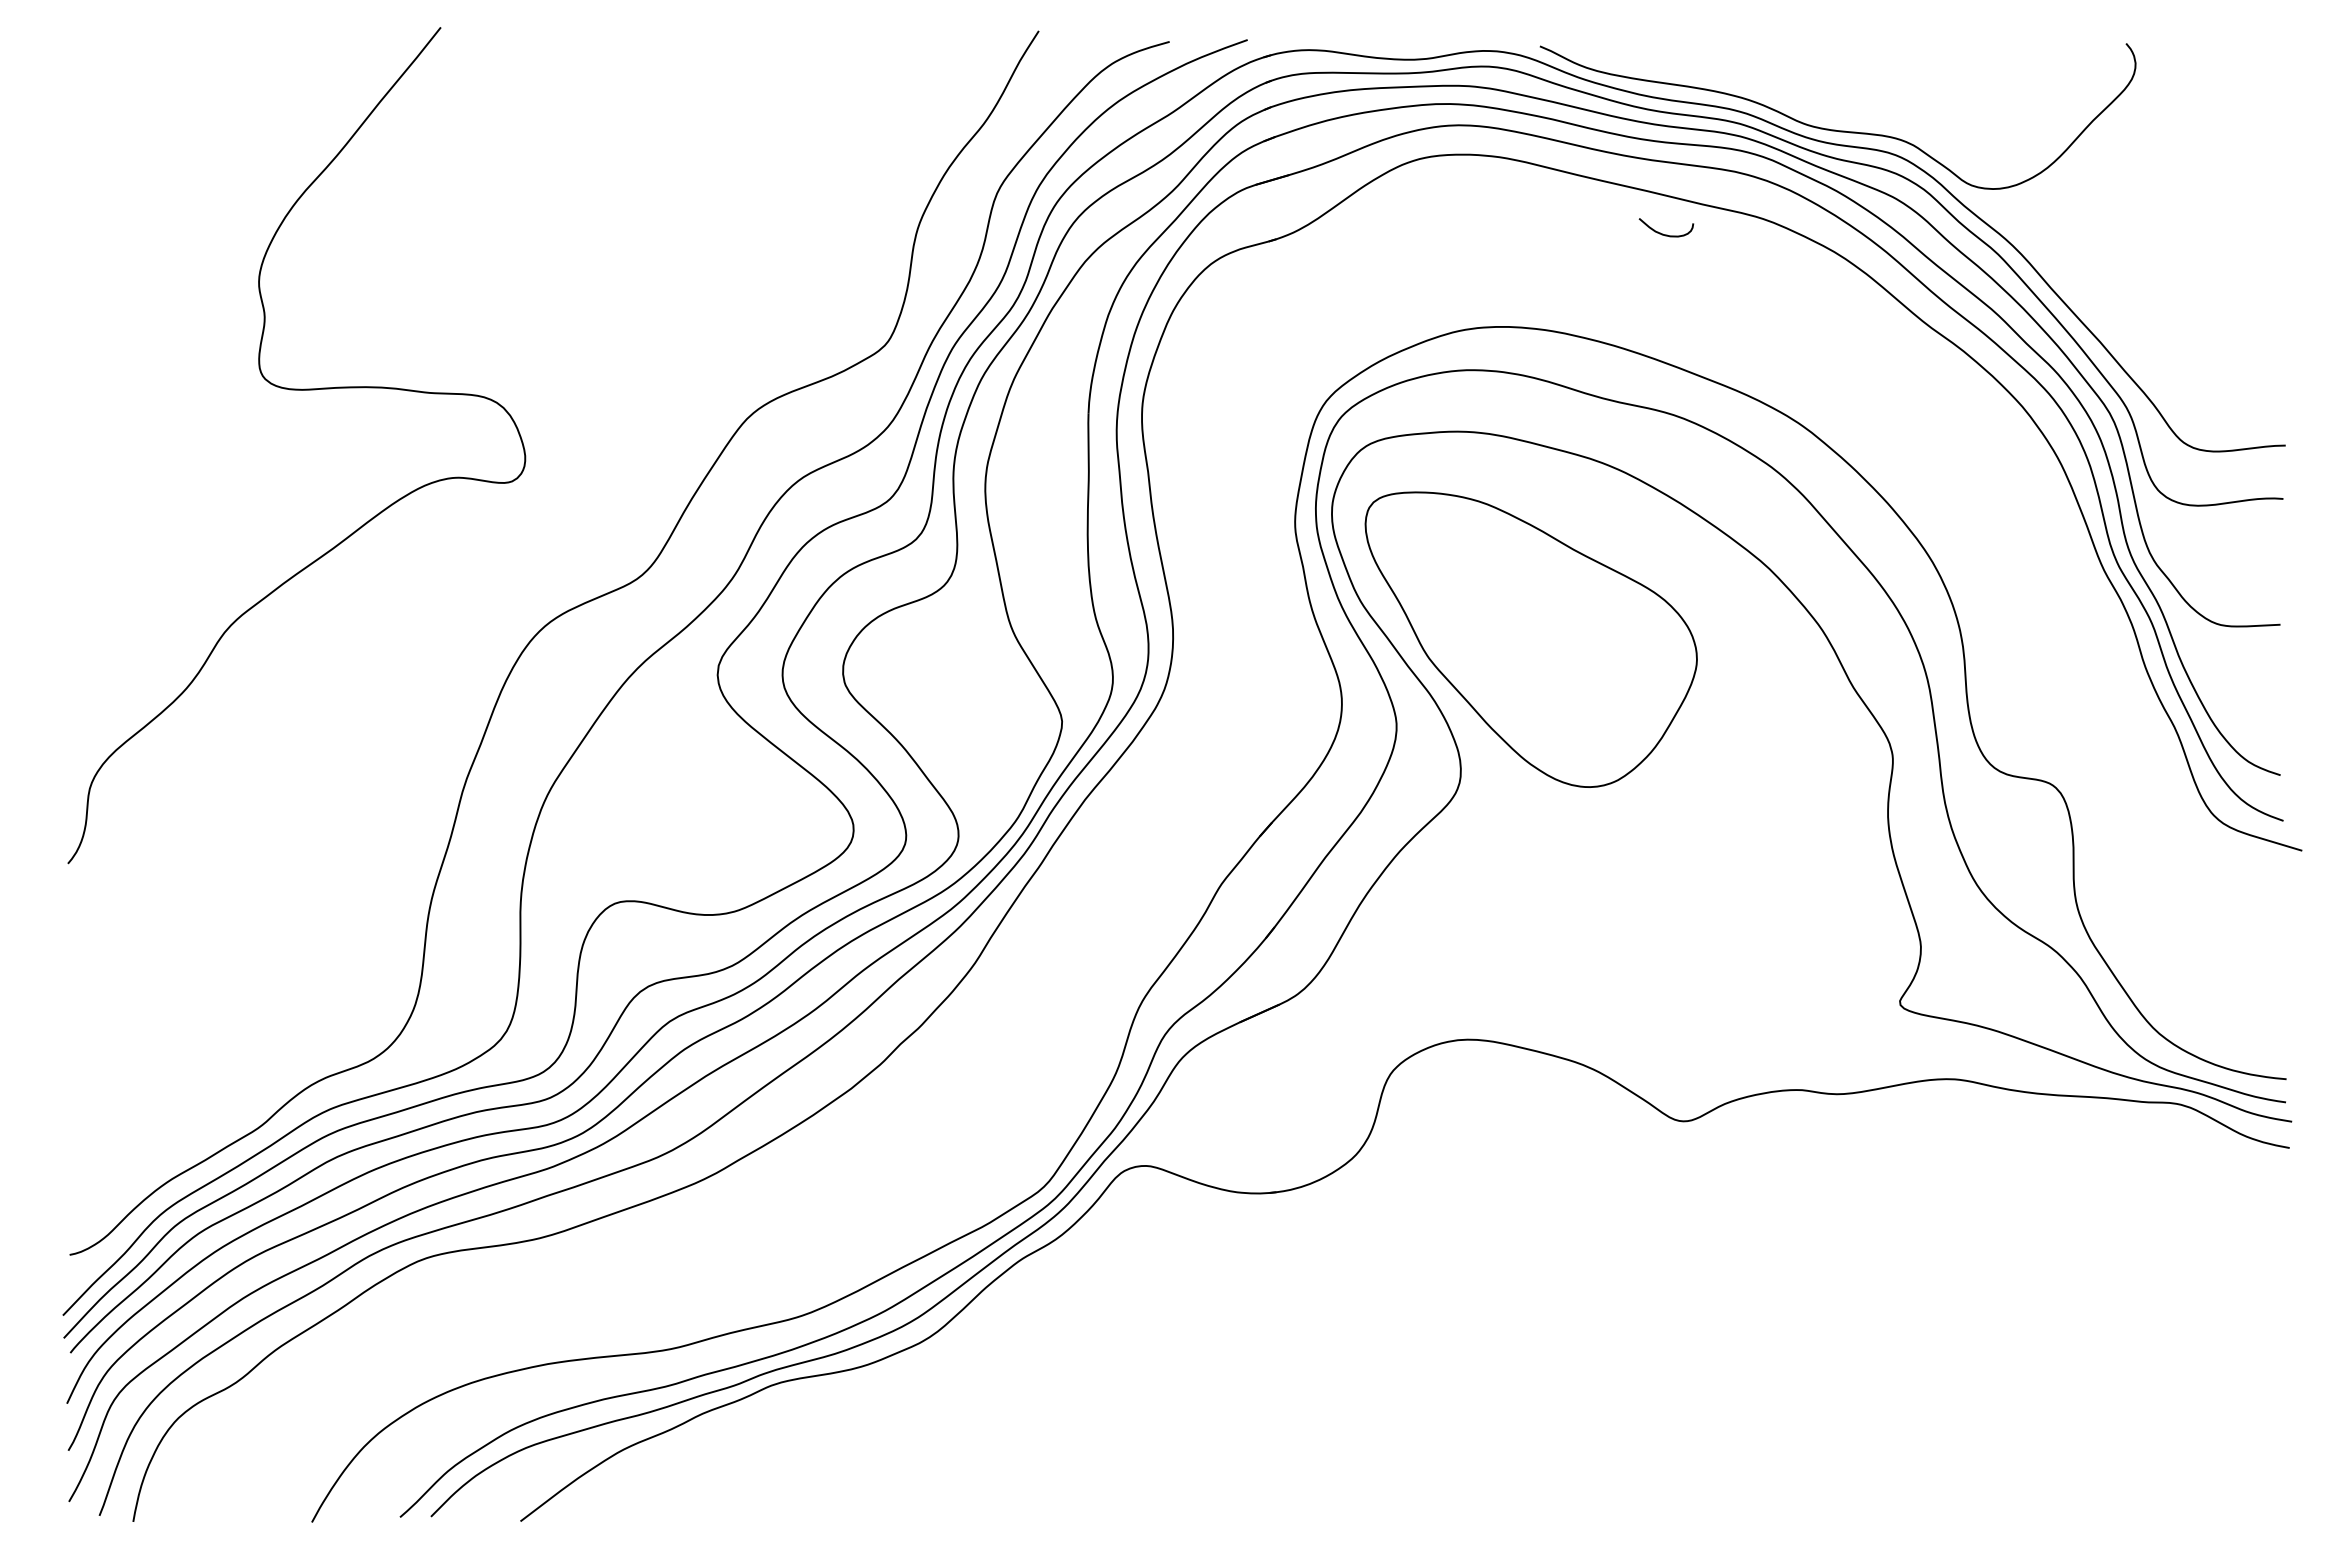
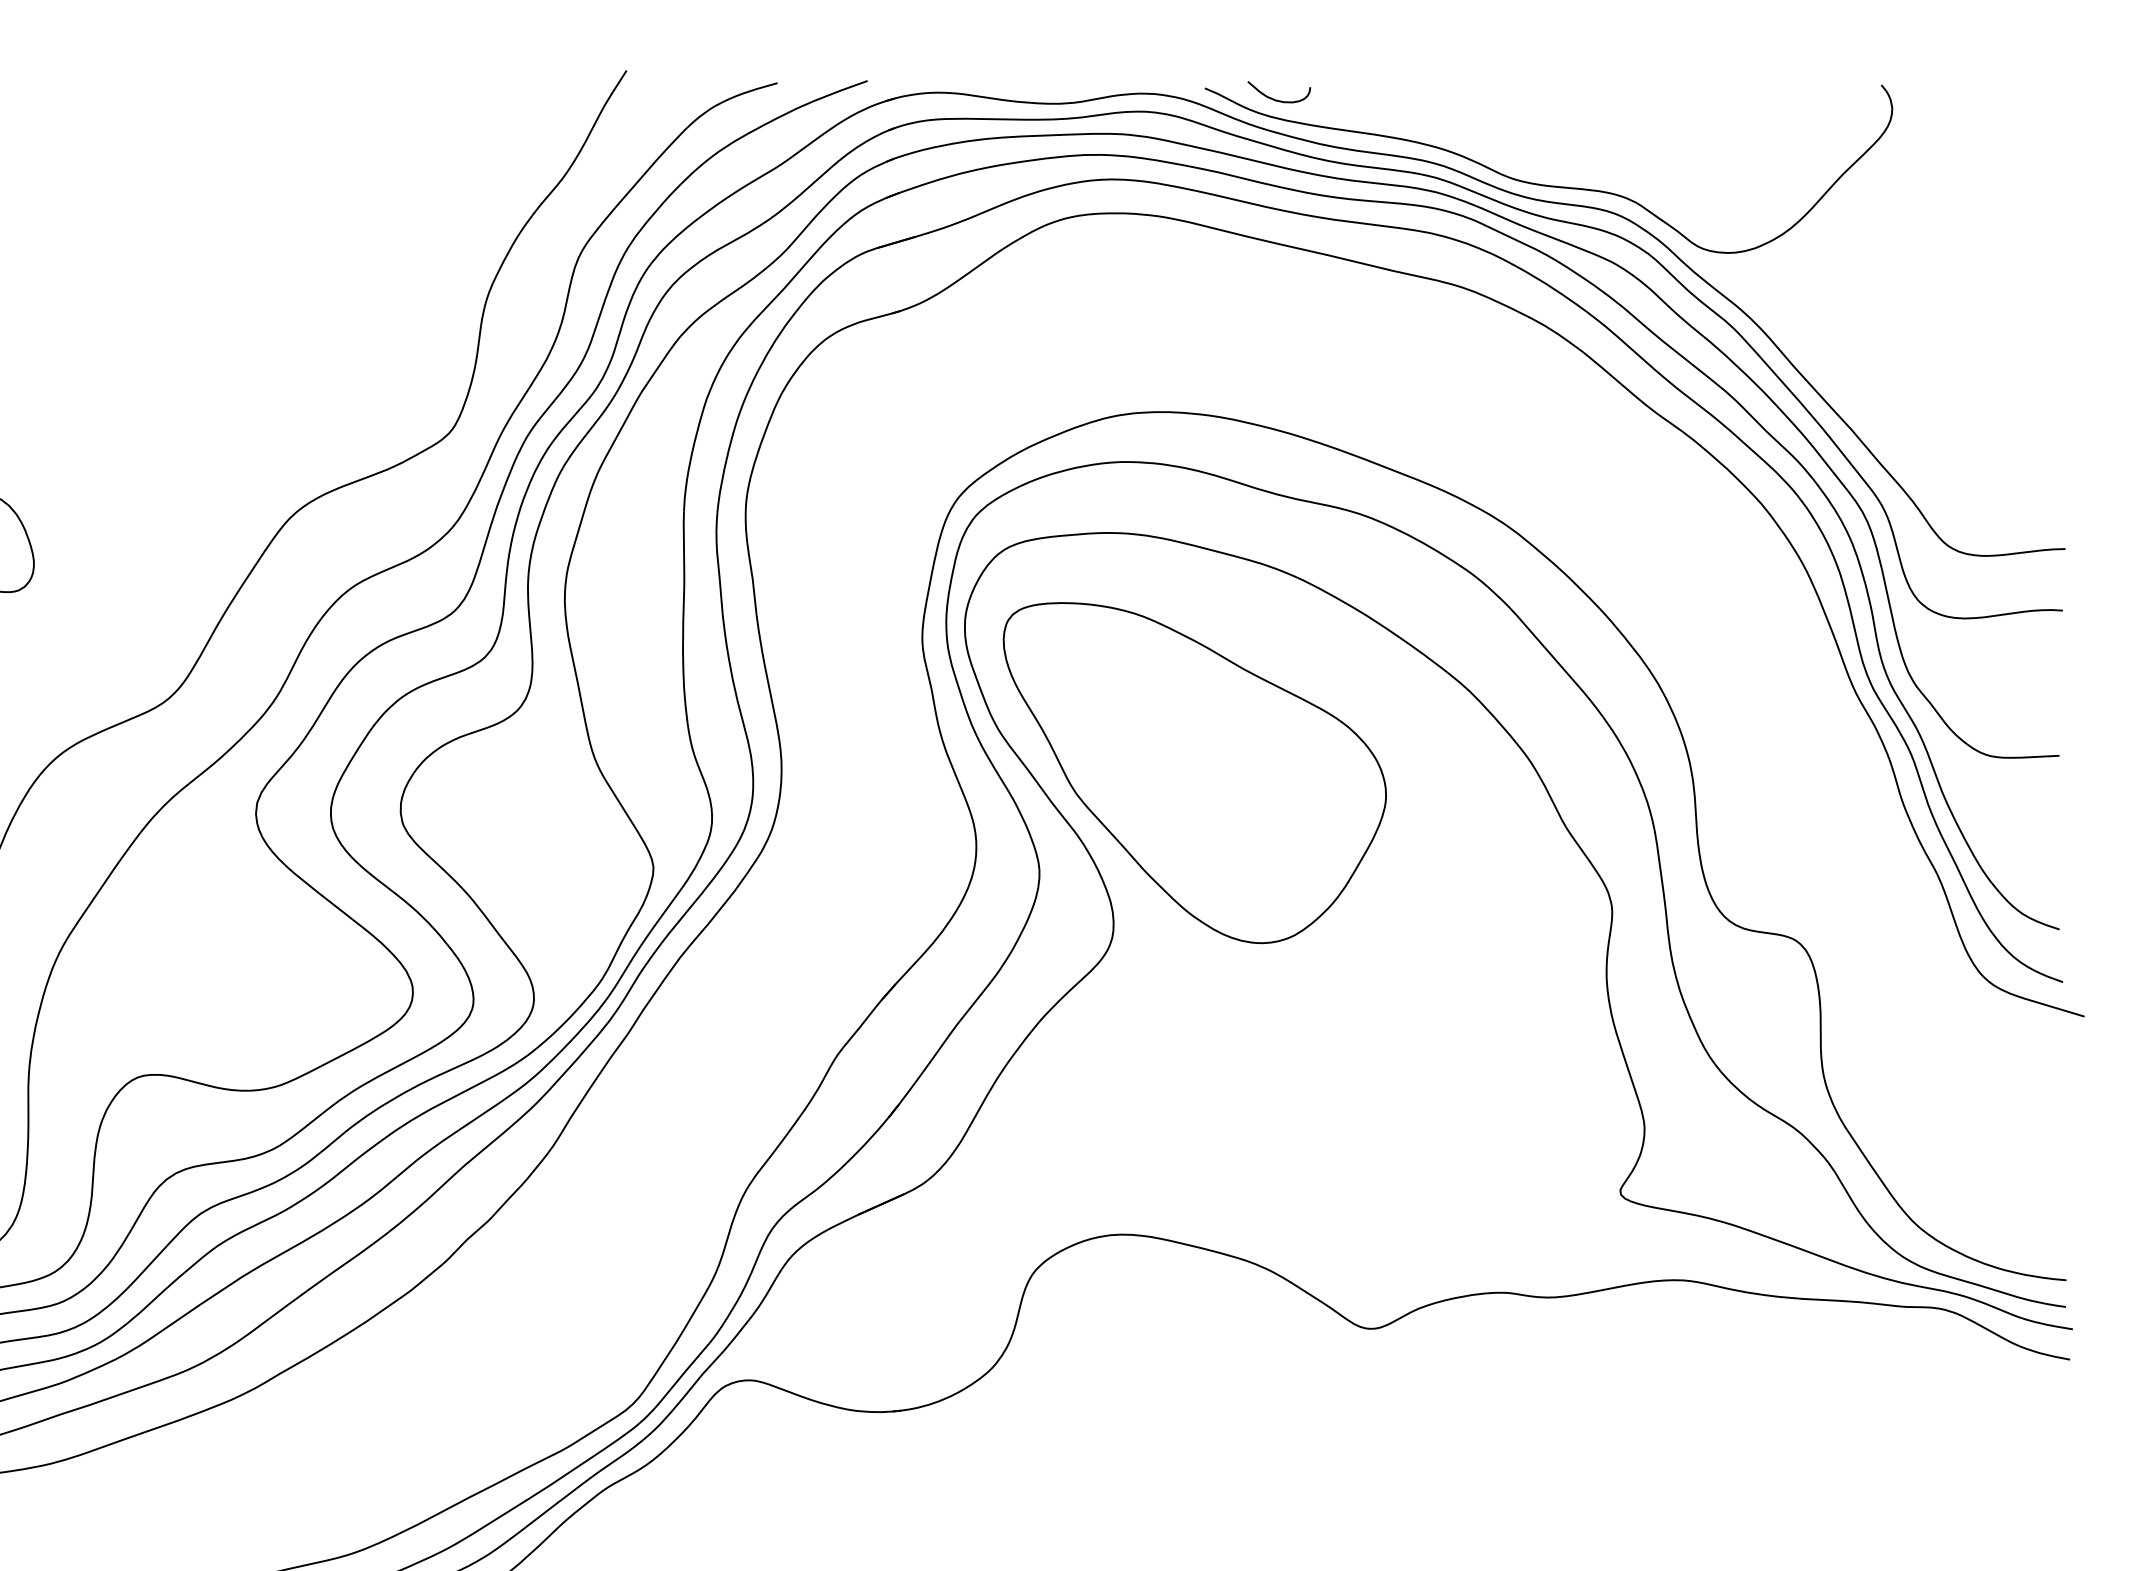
curve: (1663, 233) -> (1275, 98), moved

